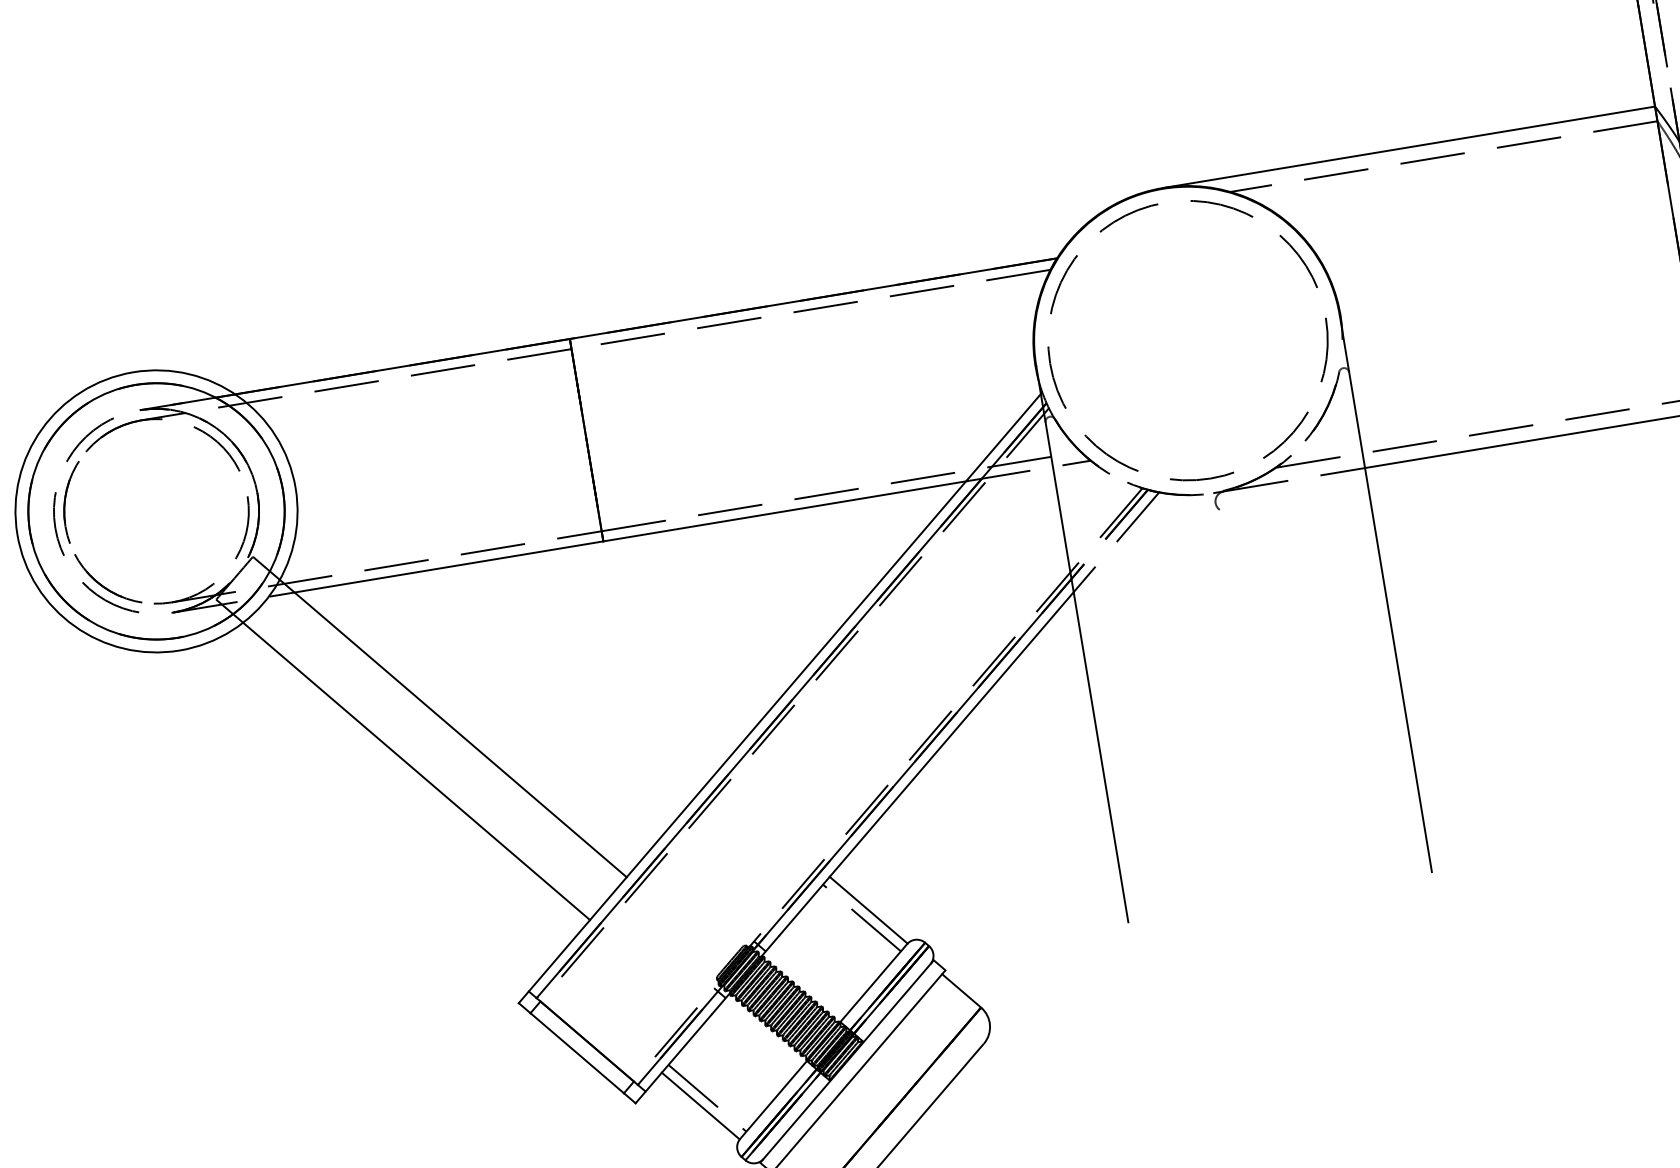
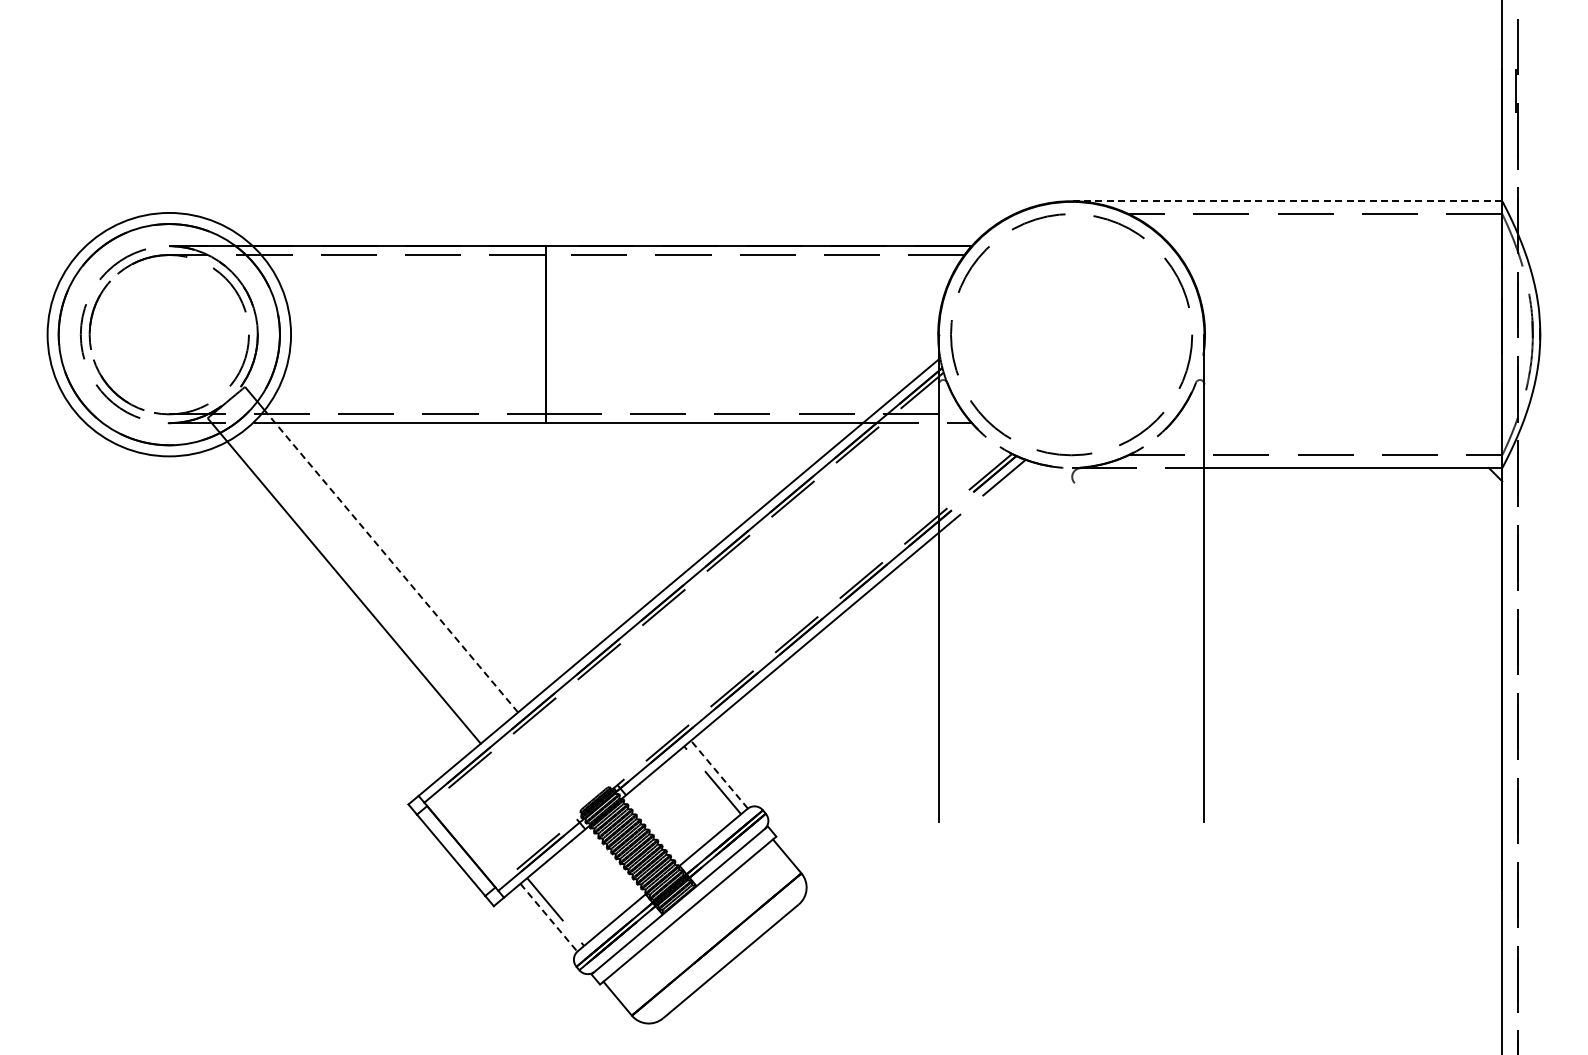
line: (1408, 147) -> (1286, 201), solid -> dashed
line: (453, 728) -> (391, 561), solid -> dashed
line: (868, 910) -> (719, 774), solid -> dashed
line: (701, 1106) -> (549, 918), solid -> dashed

